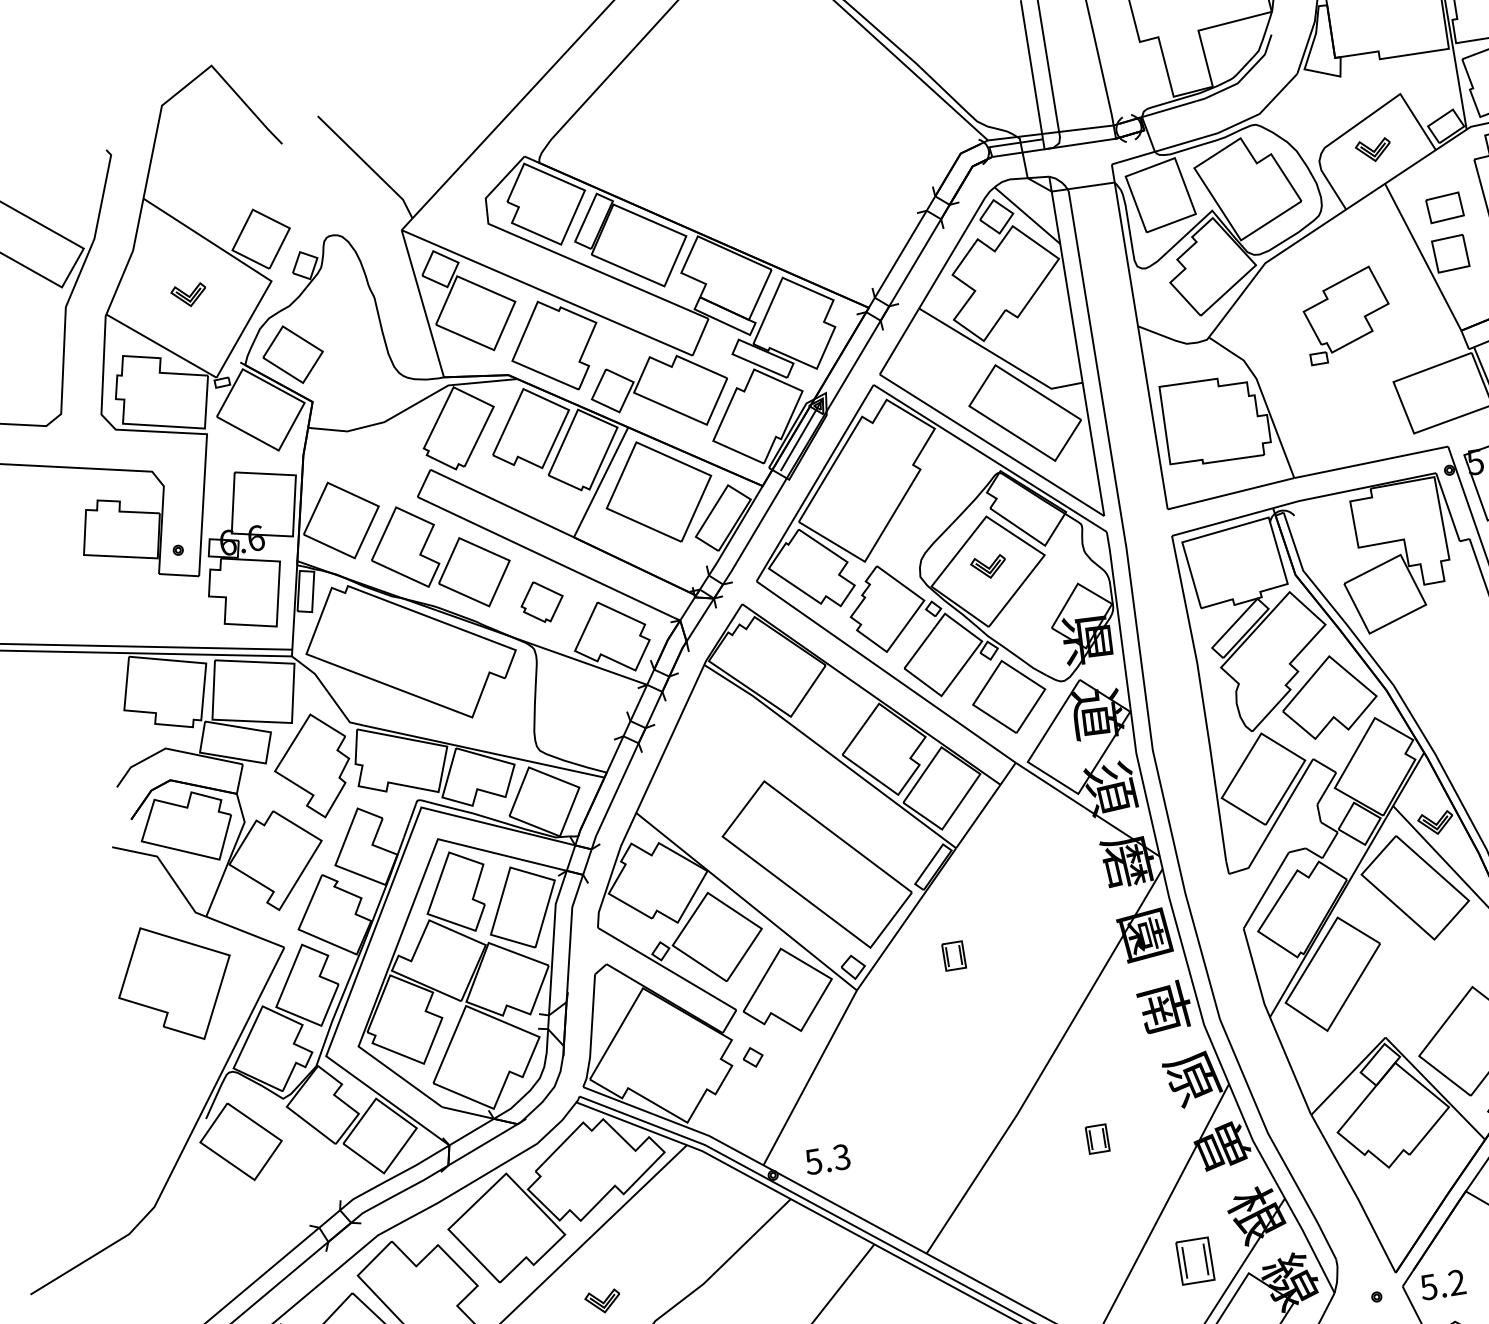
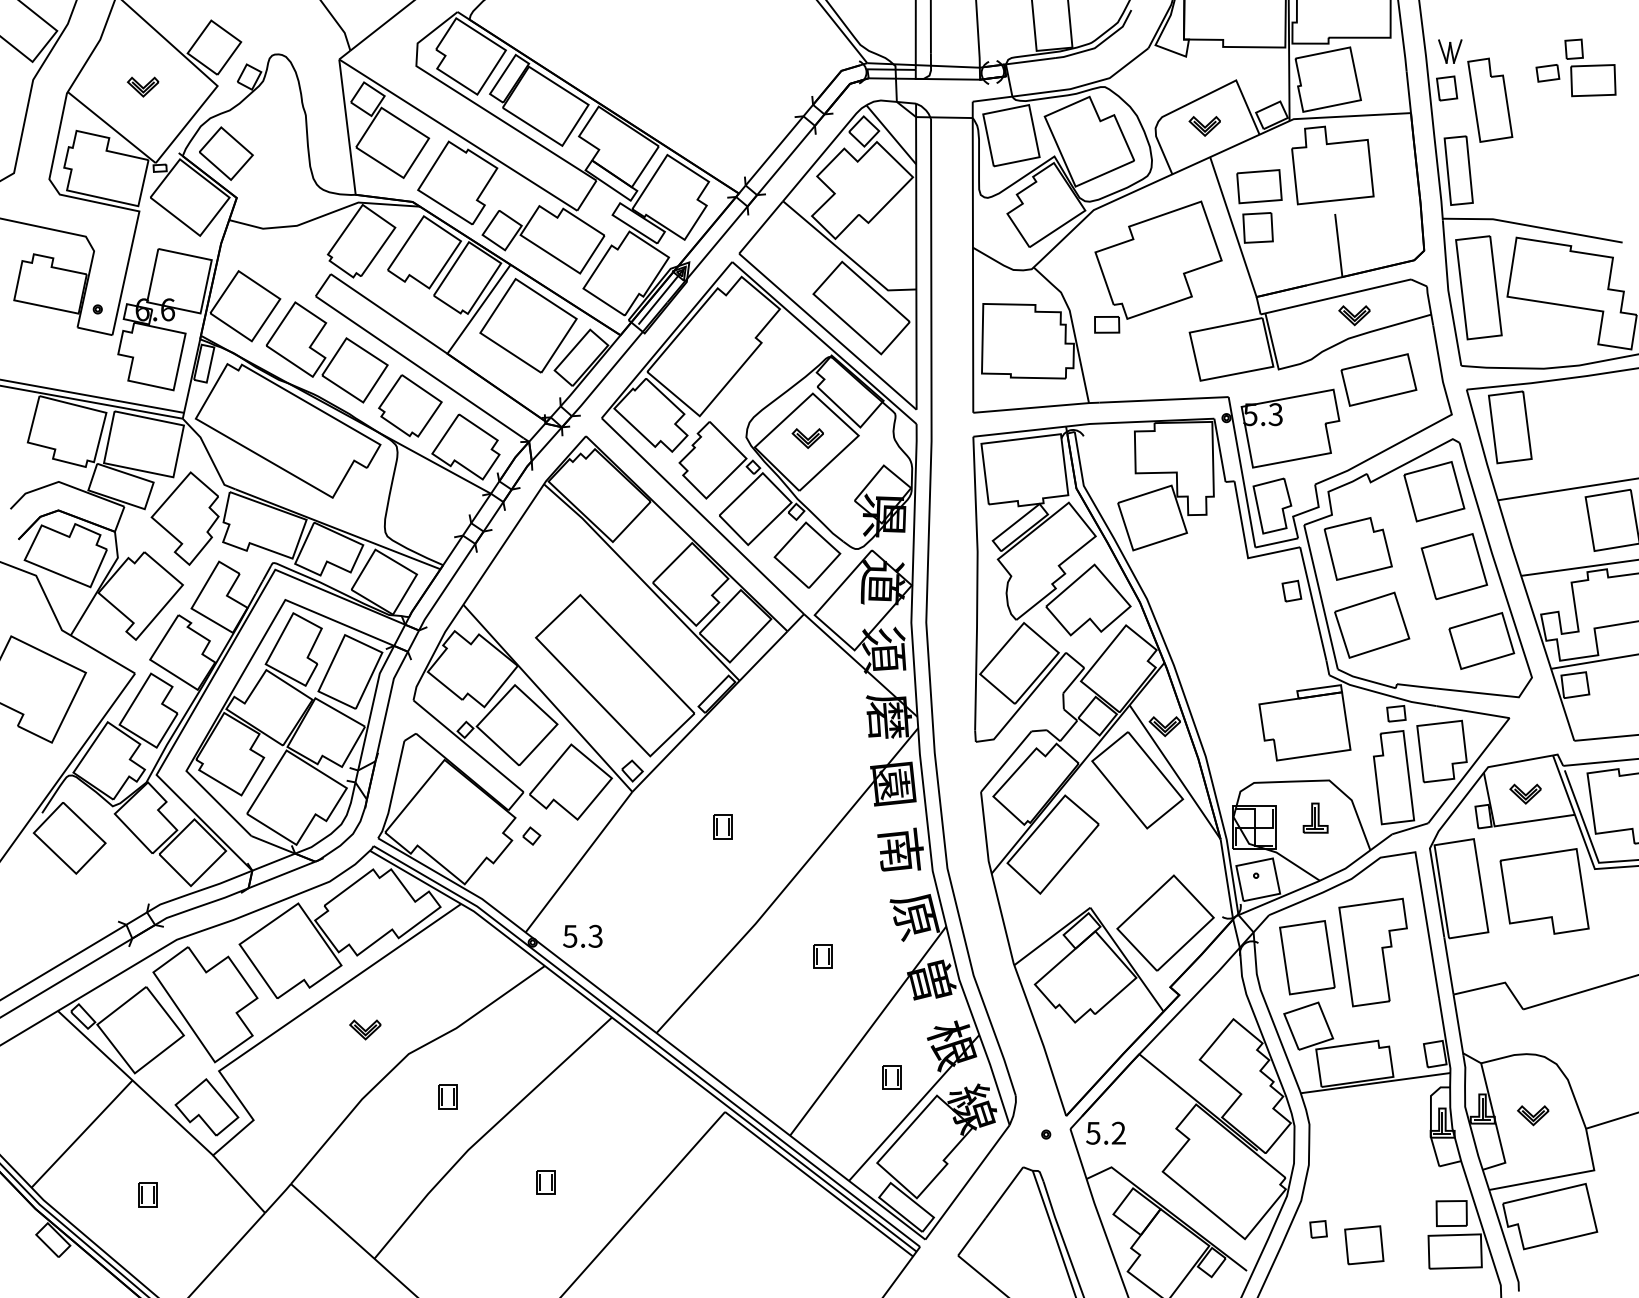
part: (1444, 207) -> (1259, 186), size x1.43
part: (1347, 314) -> (1158, 266), size x1.67
part: (542, 601) -> (410, 405), size x1.67
part: (953, 955) -> (722, 826), moved
part: (1195, 1261) -> (891, 1077), size x0.62

